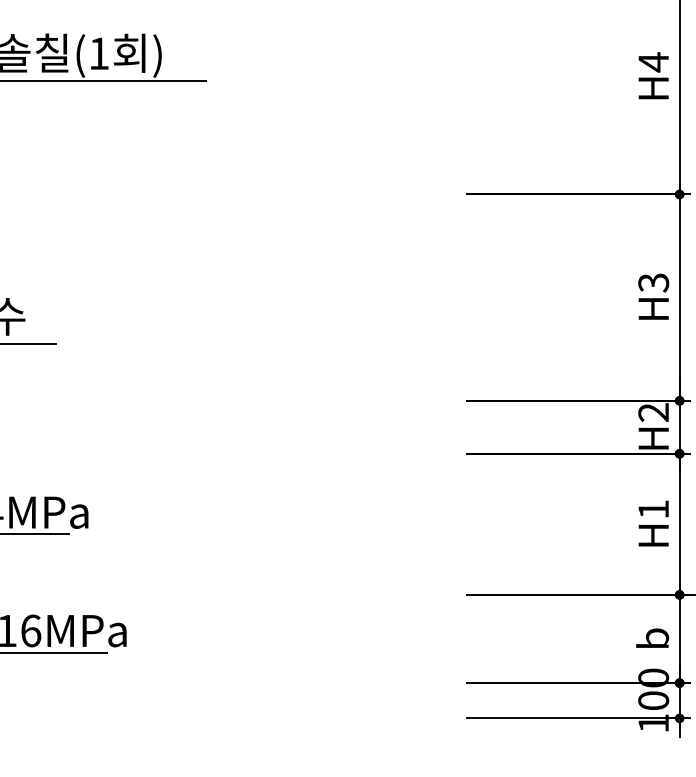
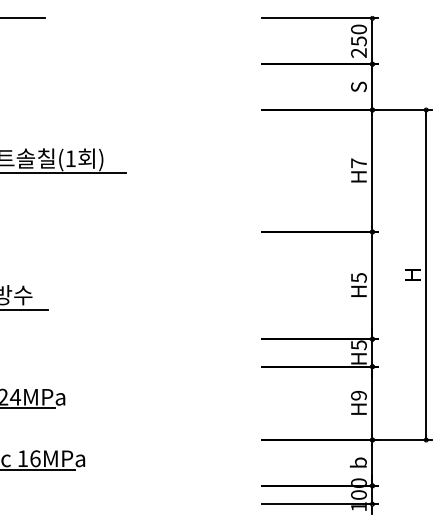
text: (652, 62) -> (358, 163), H4 -> H7
text: (652, 282) -> (358, 277), H3 -> H5
text: (652, 412) -> (358, 345), H2 -> H5
text: (652, 509) -> (358, 395), H1 -> H9

